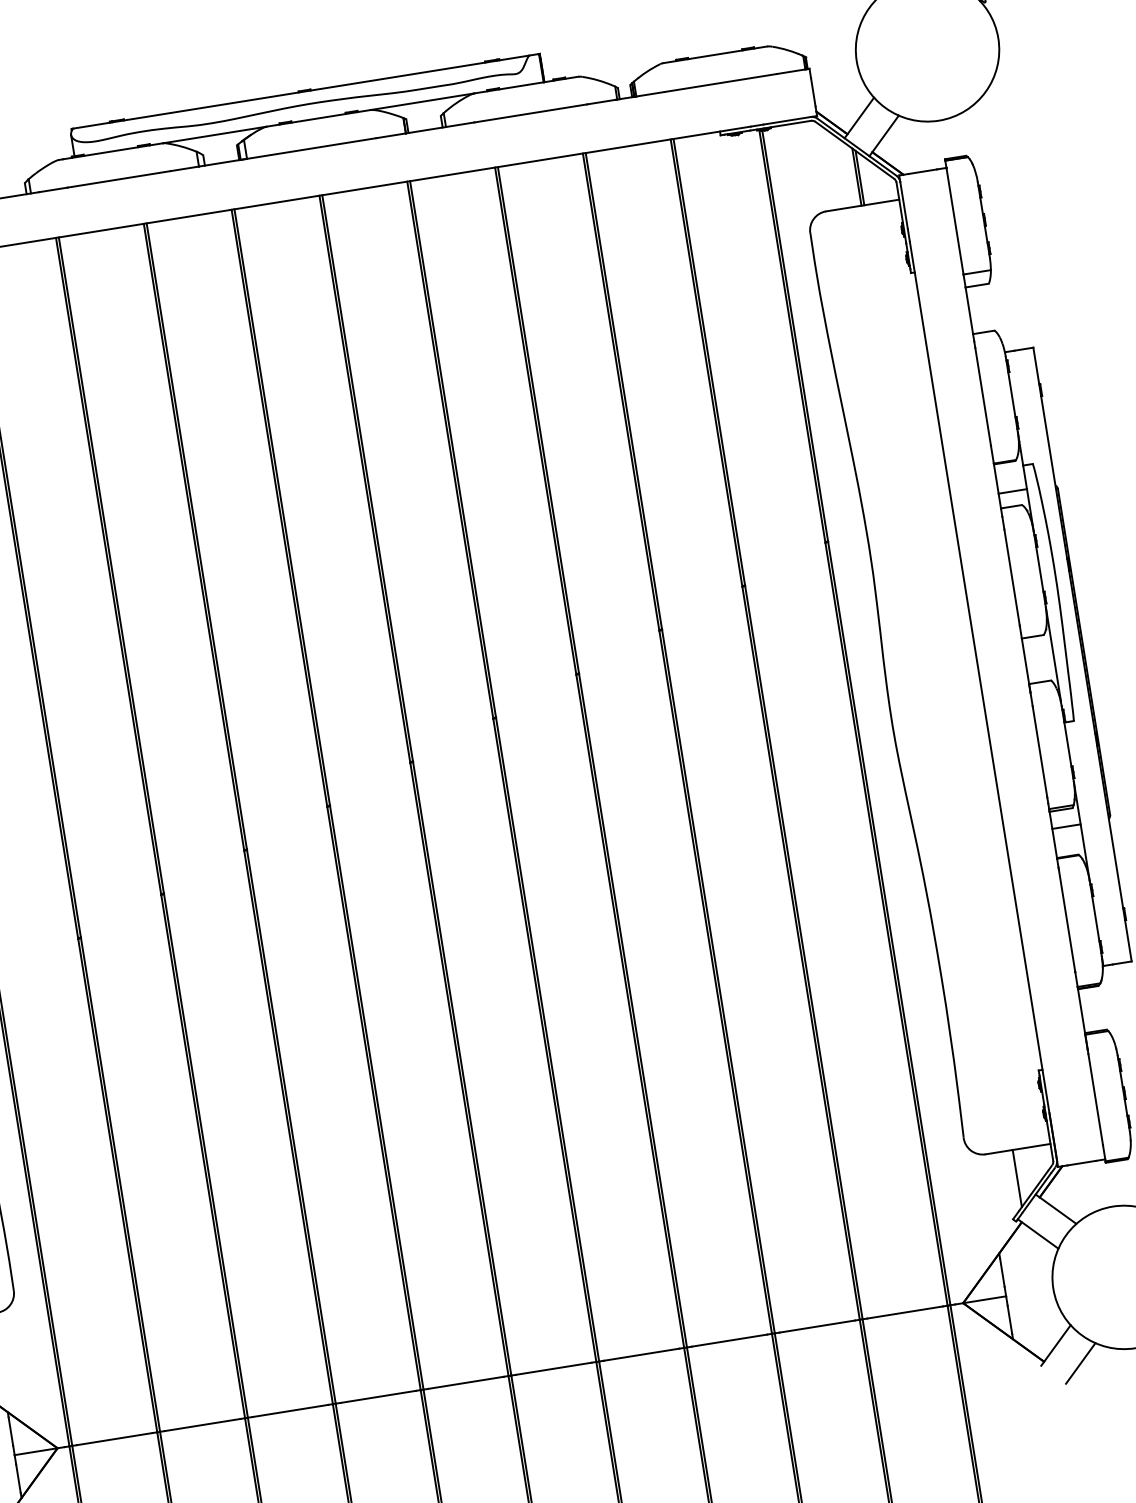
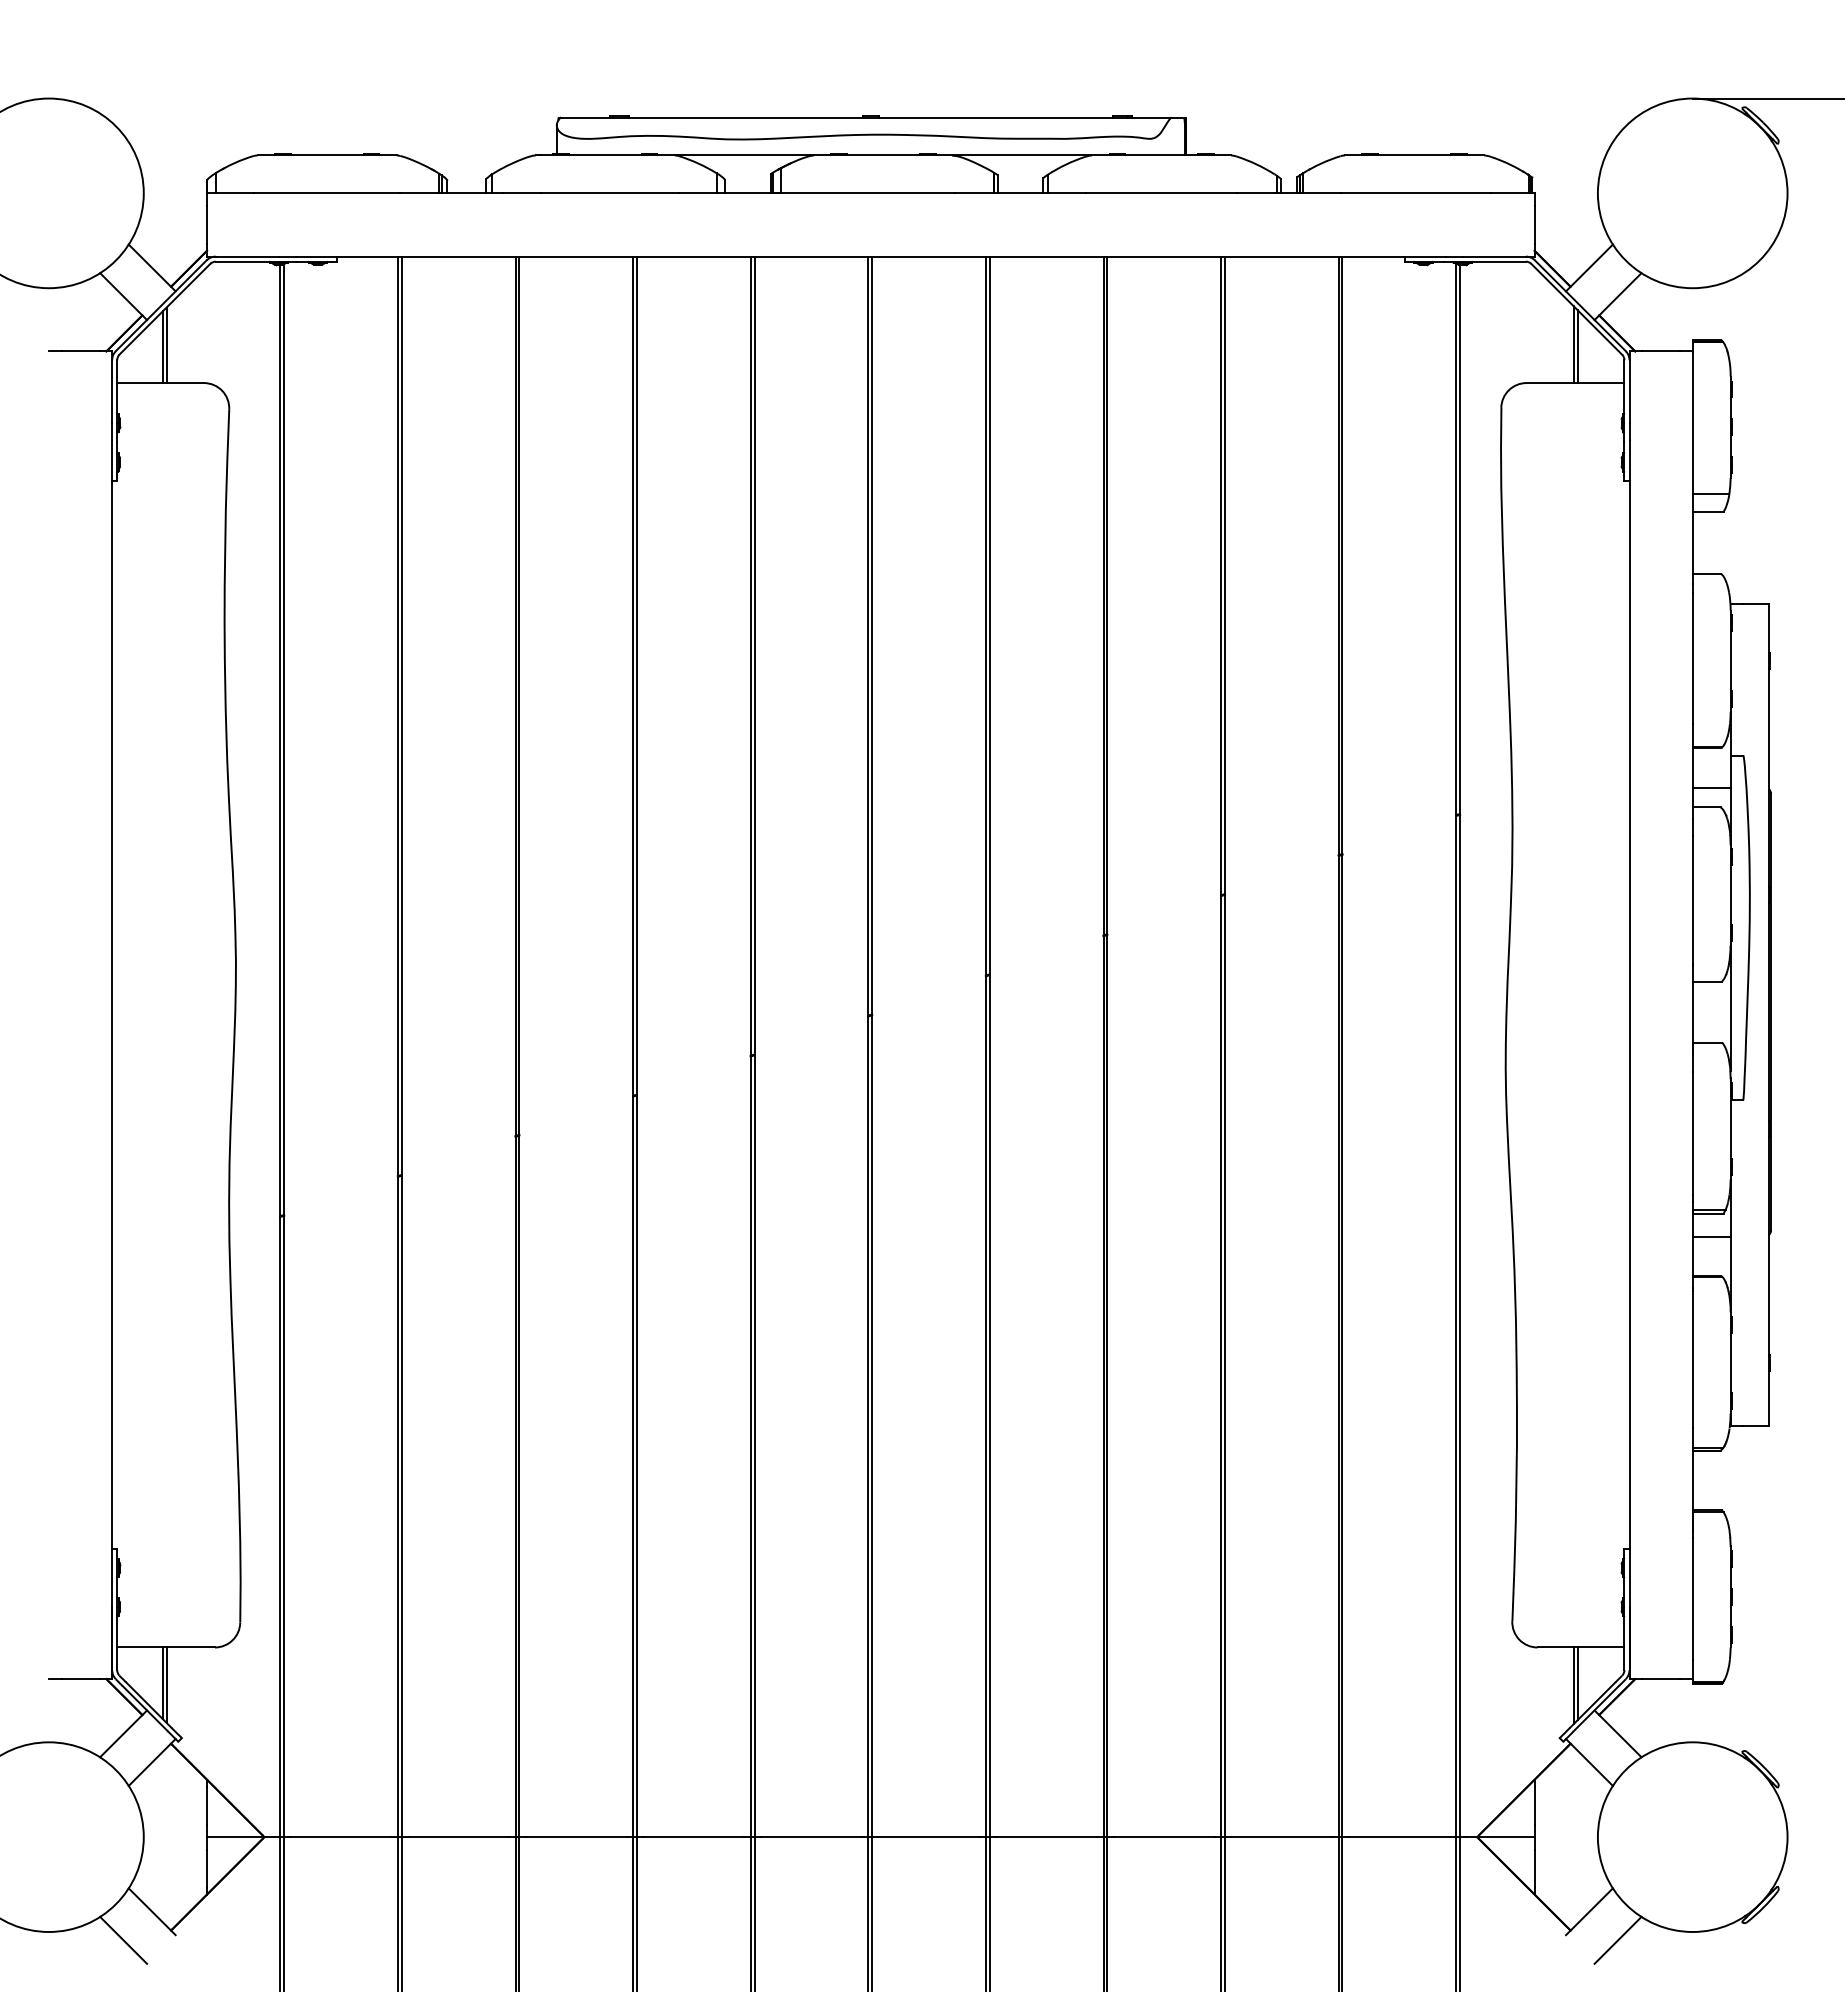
line: (1019, 1176) -> (1577, 1683), added

